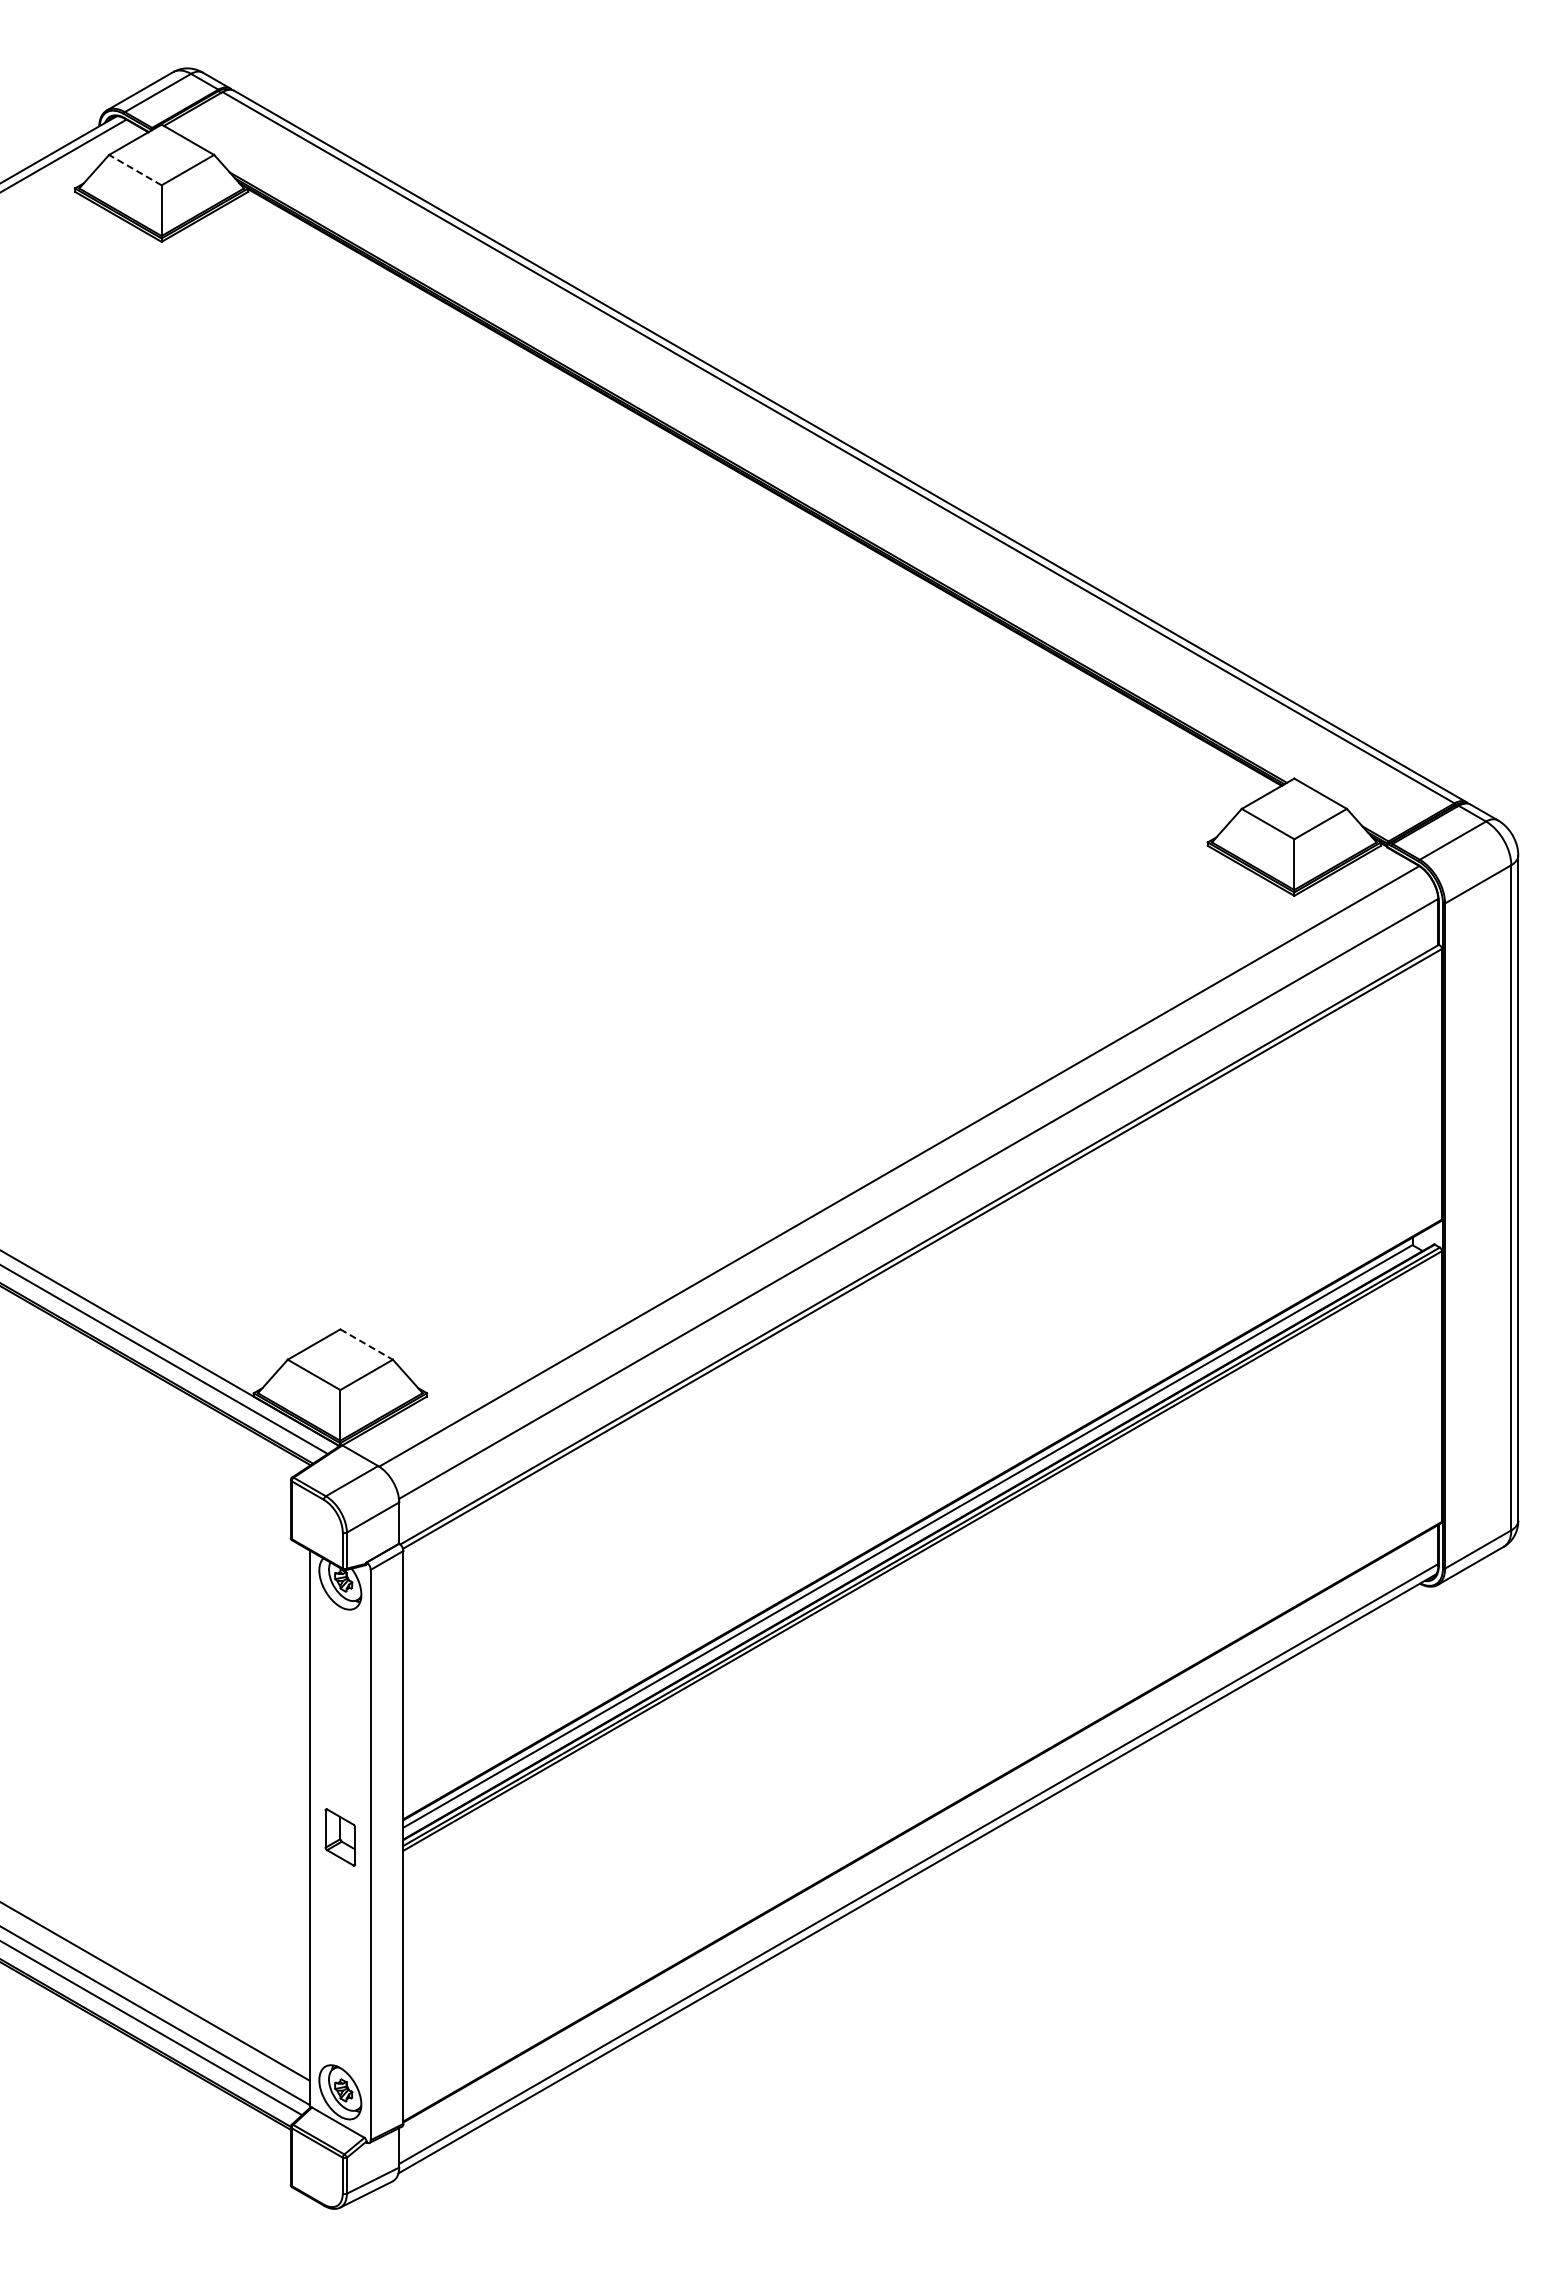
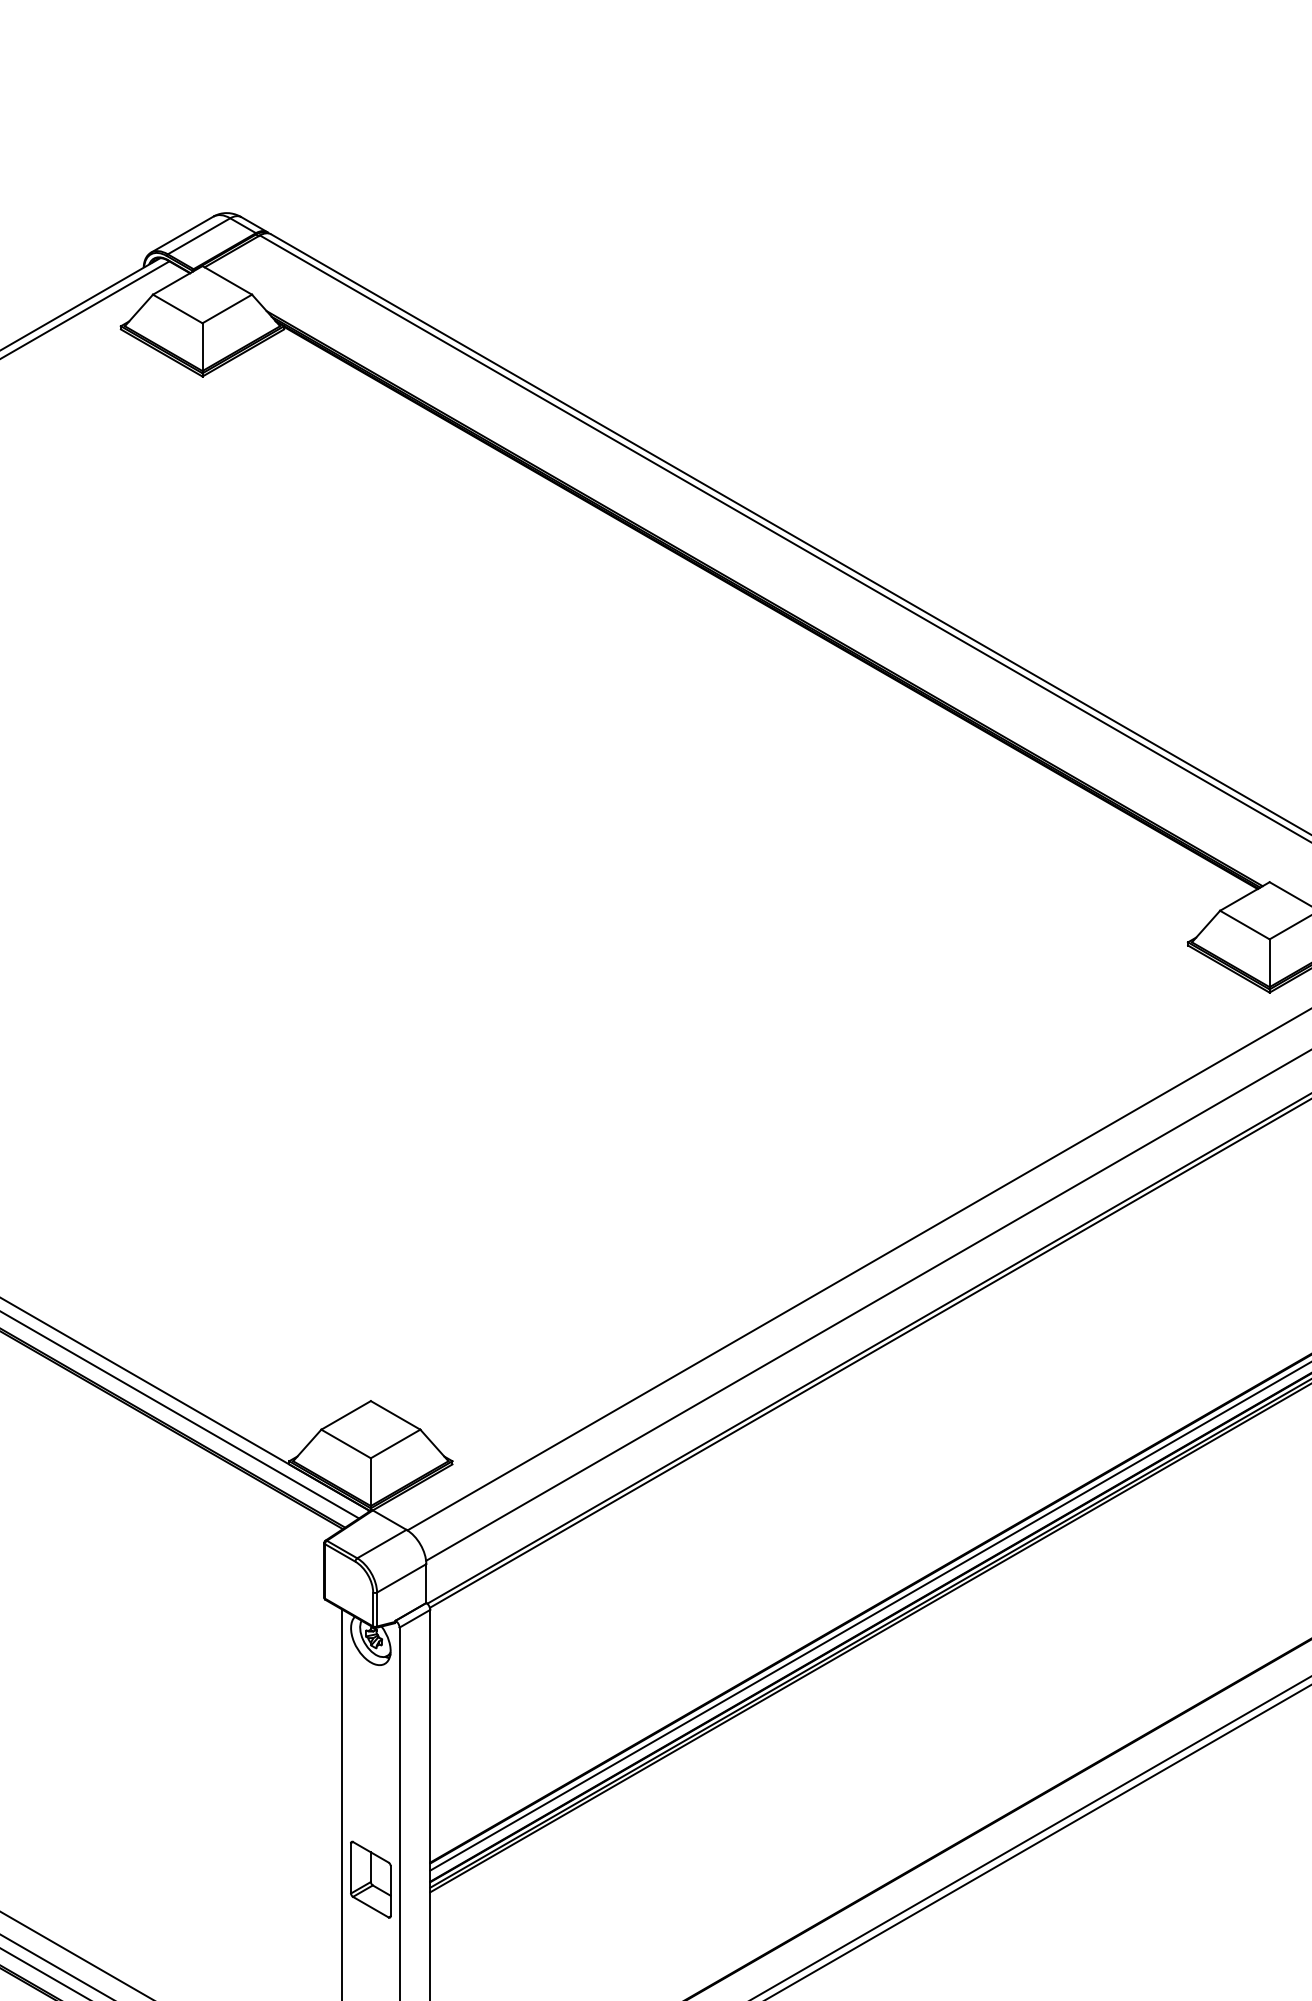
line: (134, 169) -> (176, 308), dashed -> solid
line: (367, 1344) -> (396, 1415), dashed -> solid
part: (340, 1837) -> (371, 1879), size x1.43

